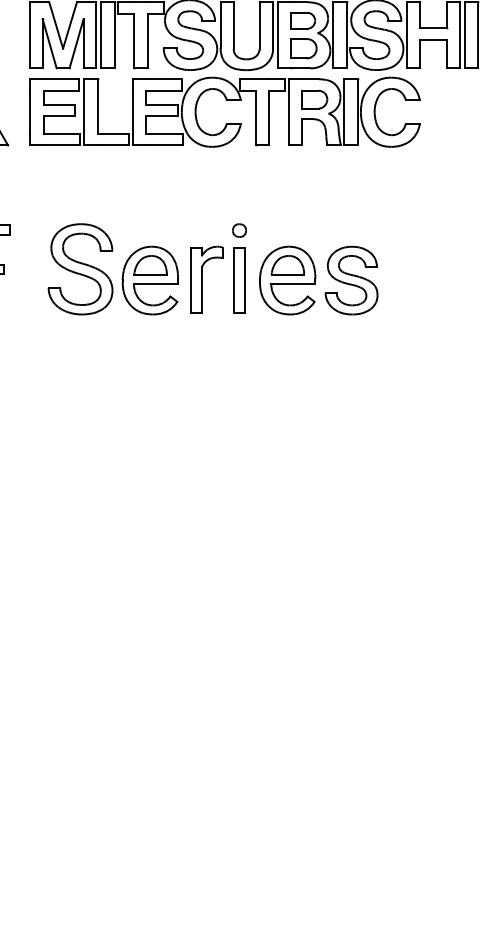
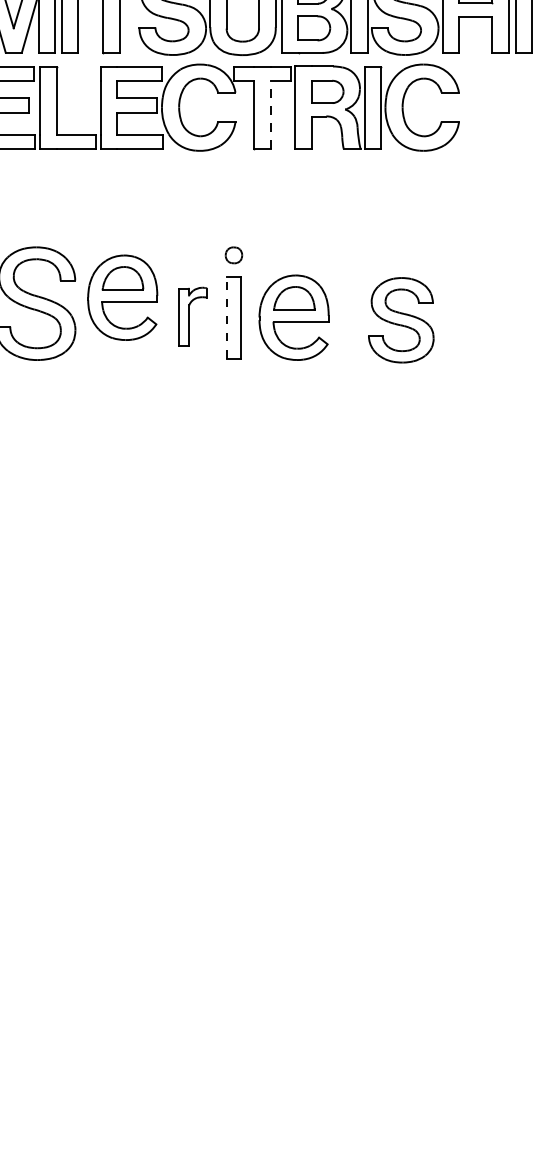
line: (269, 117) -> (271, 114), solid -> dashed
part: (206, 279) -> (192, 316), size x0.7
part: (149, 280) -> (121, 297), moved
line: (233, 280) -> (226, 317), solid -> dashed
part: (351, 280) -> (401, 320), moved

